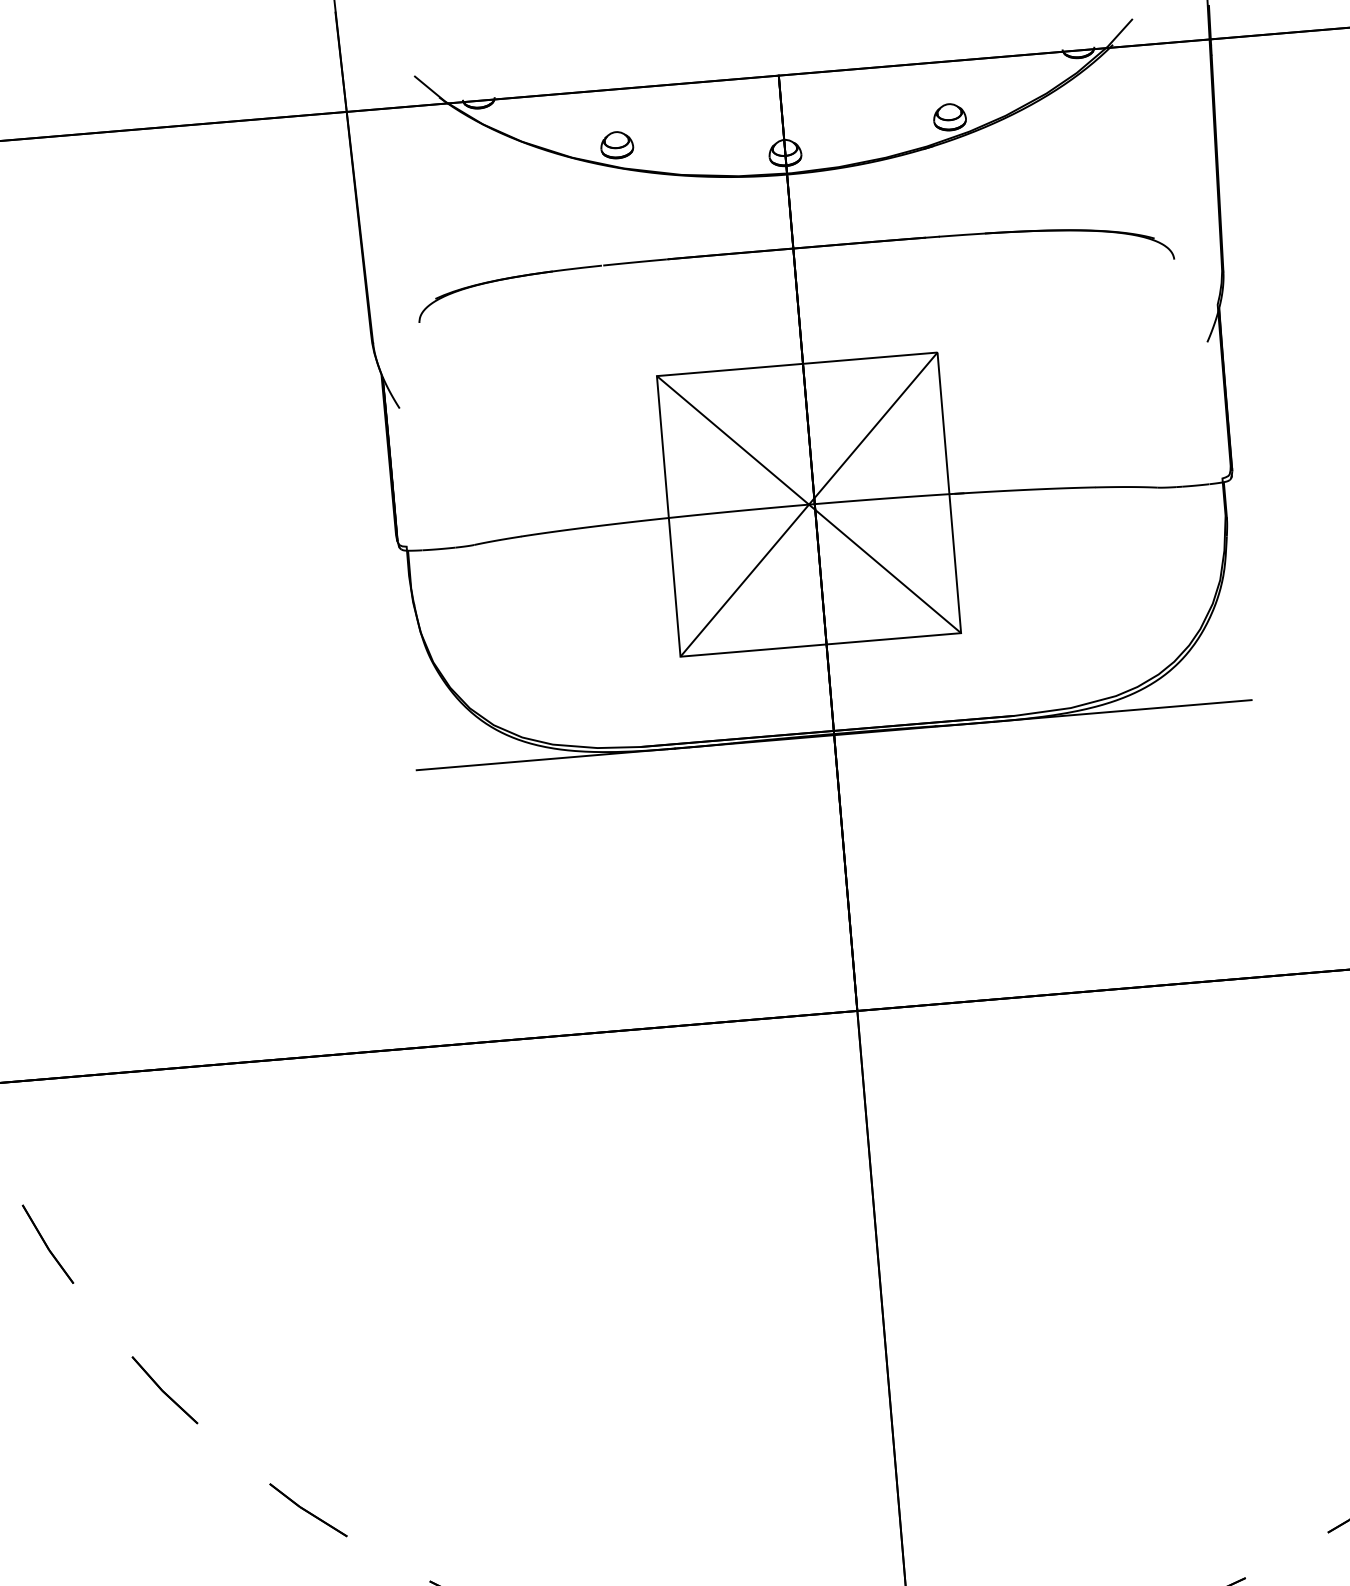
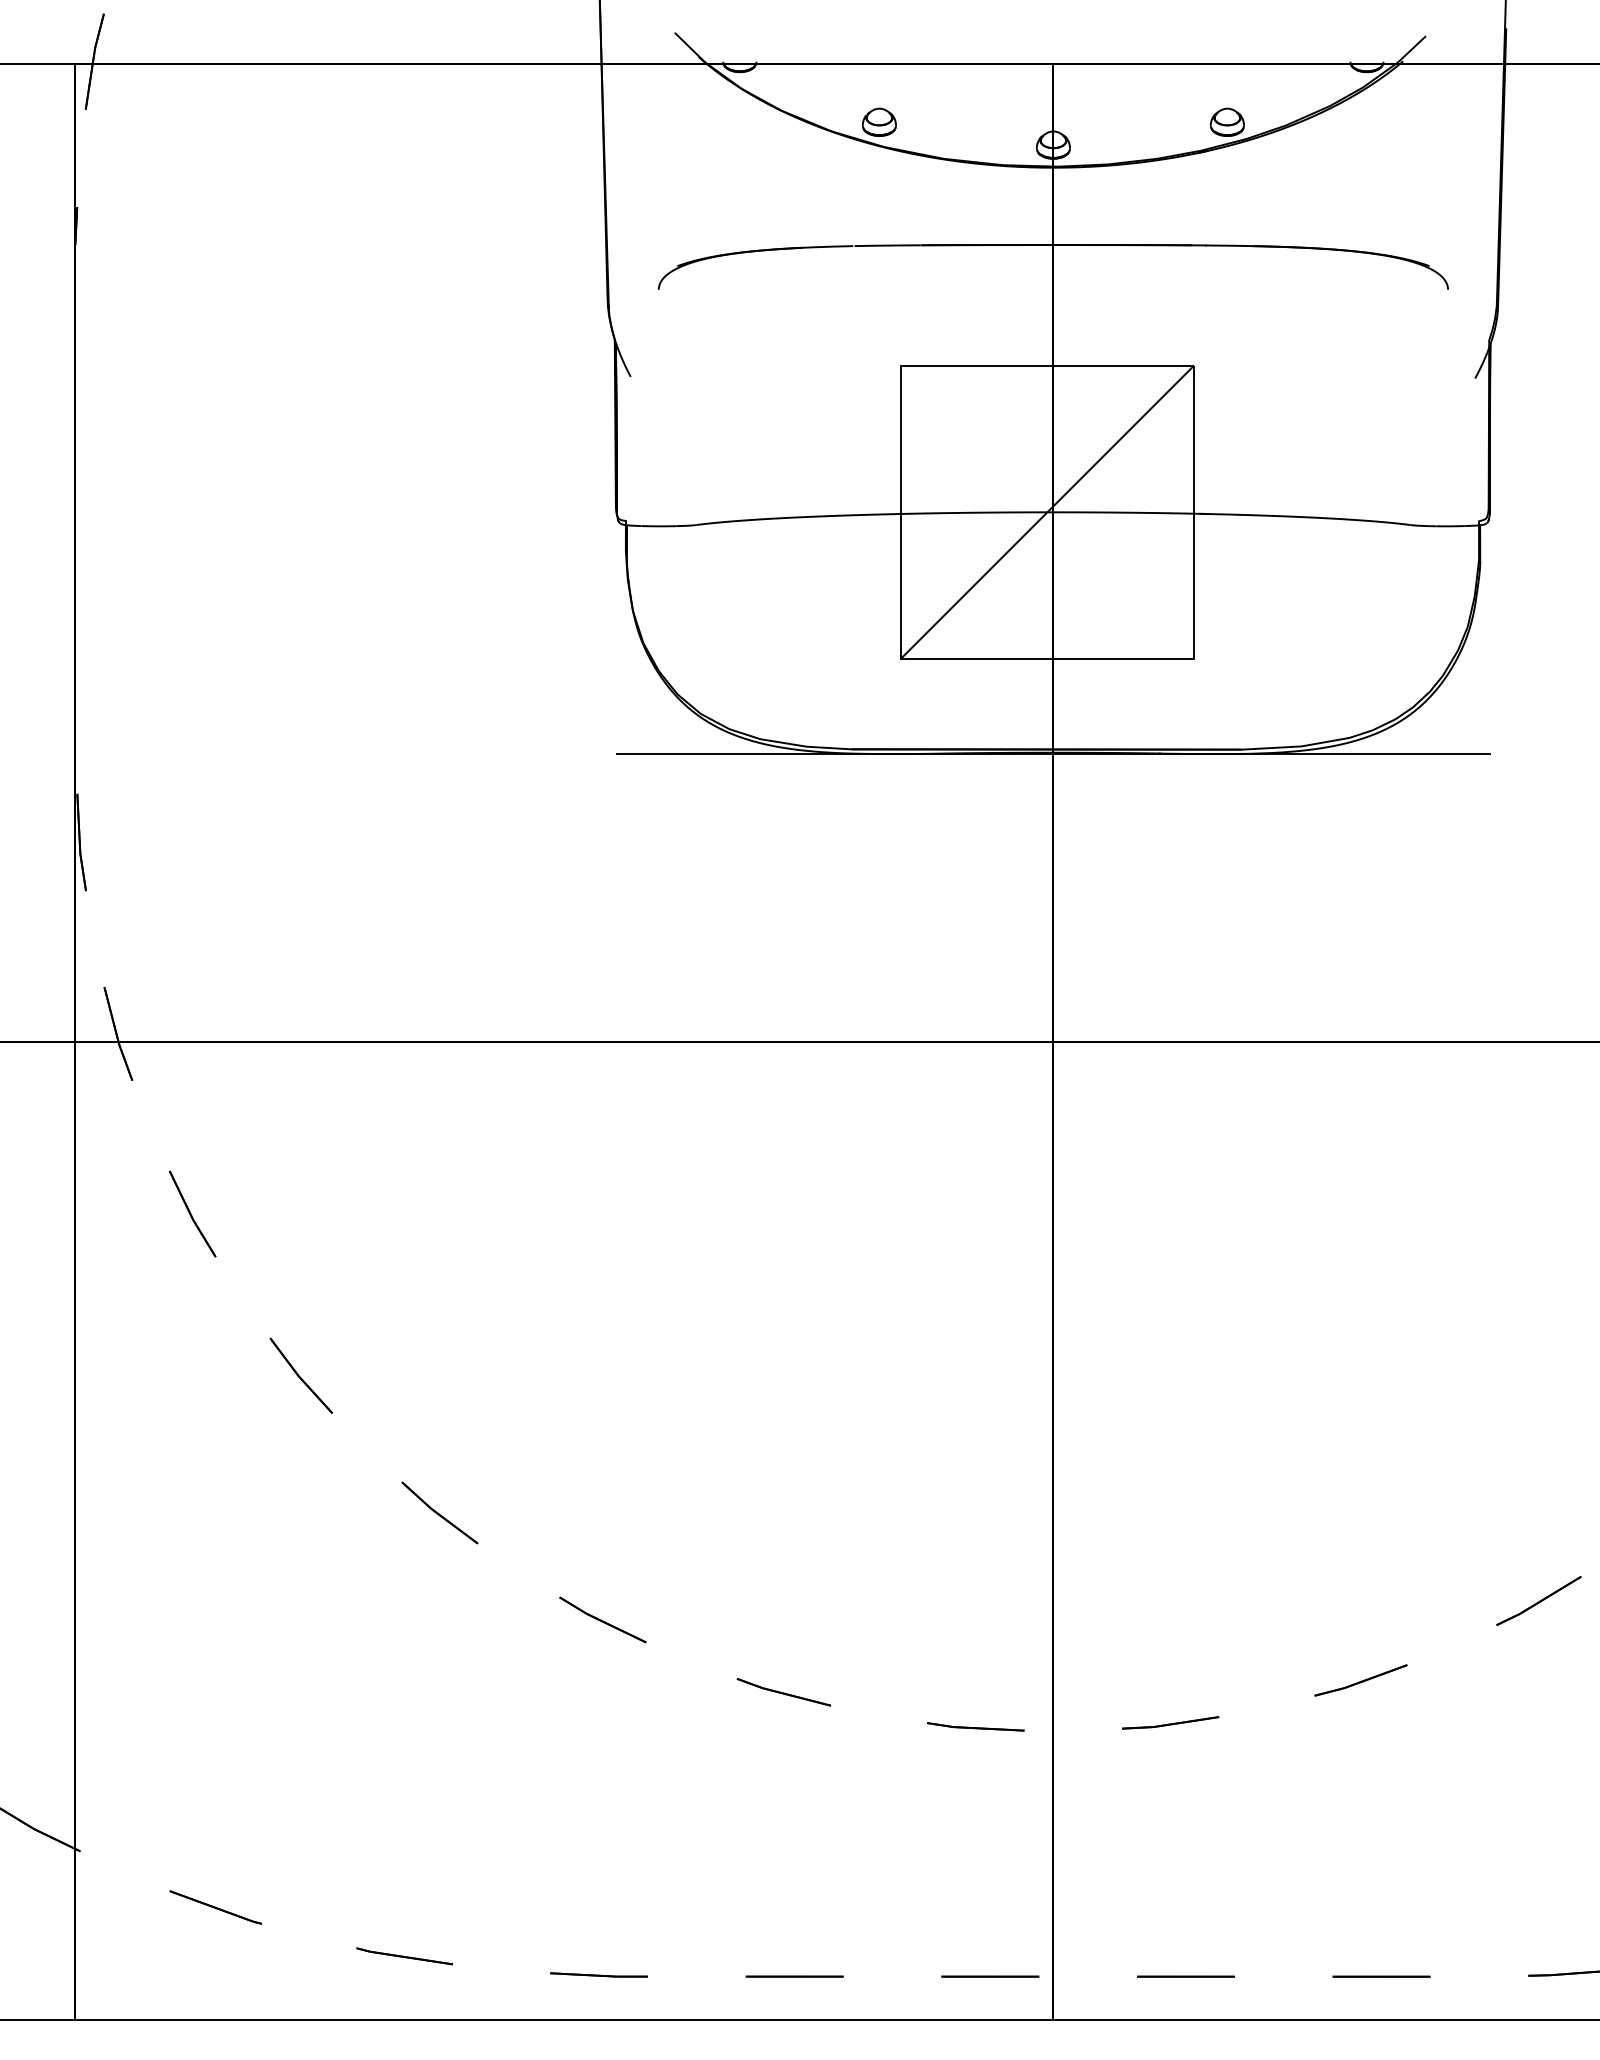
line: (809, 504) -> (1047, 512), removed

